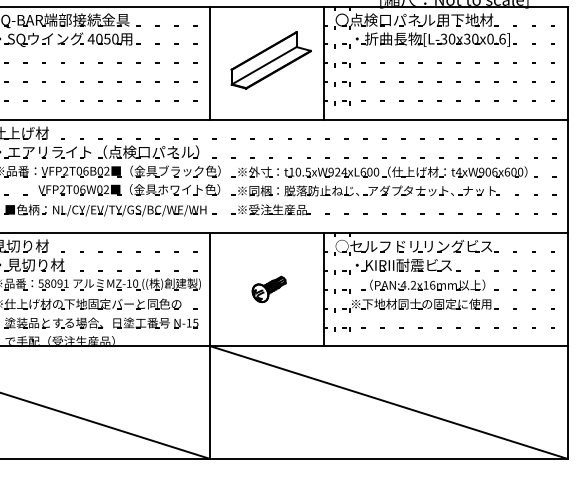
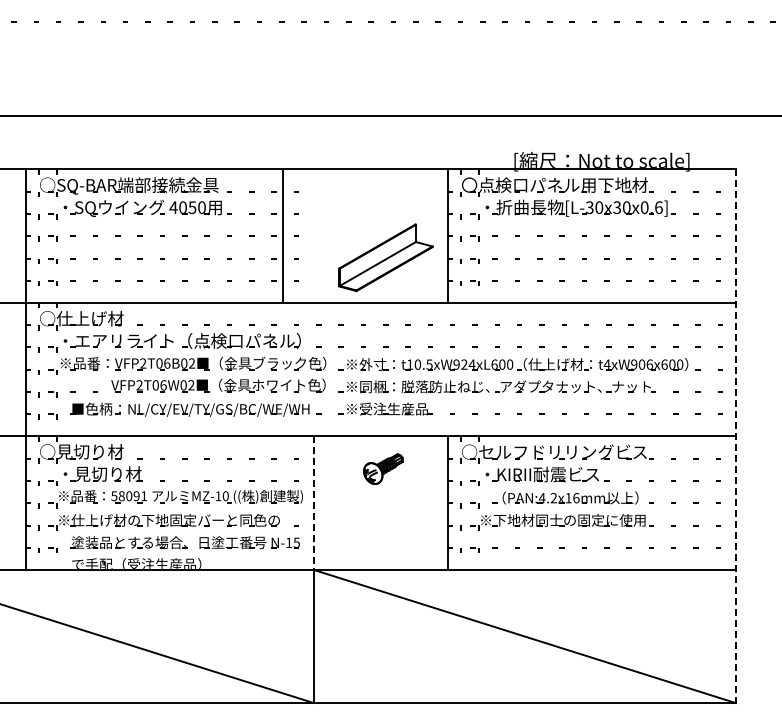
part: (270, 60) -> (385, 257), moved
line: (209, 62) -> (282, 235), moved
line: (567, 233) -> (735, 436), solid -> dashed
line: (209, 288) -> (313, 502), solid -> dashed
part: (269, 288) -> (383, 468), moved

